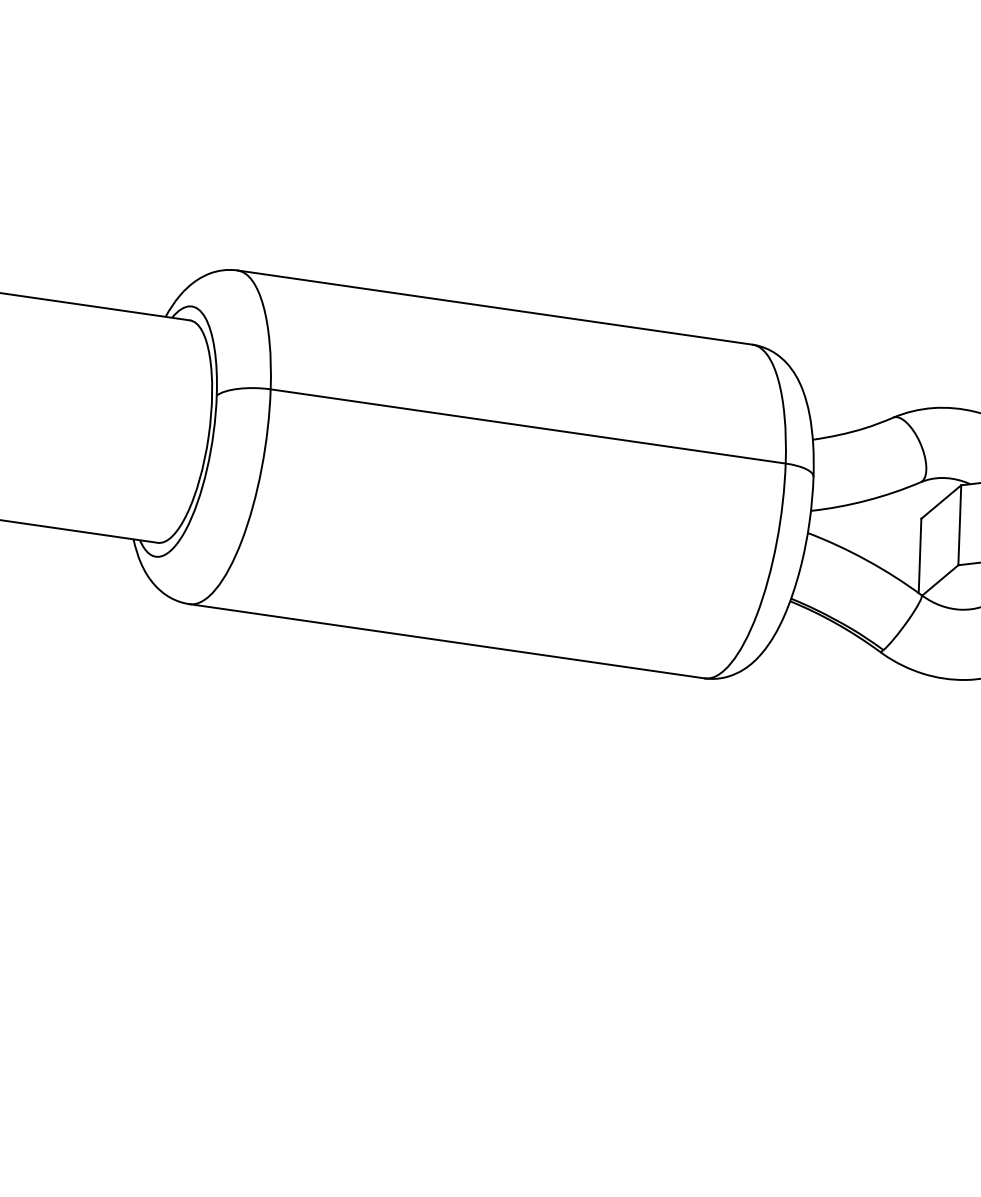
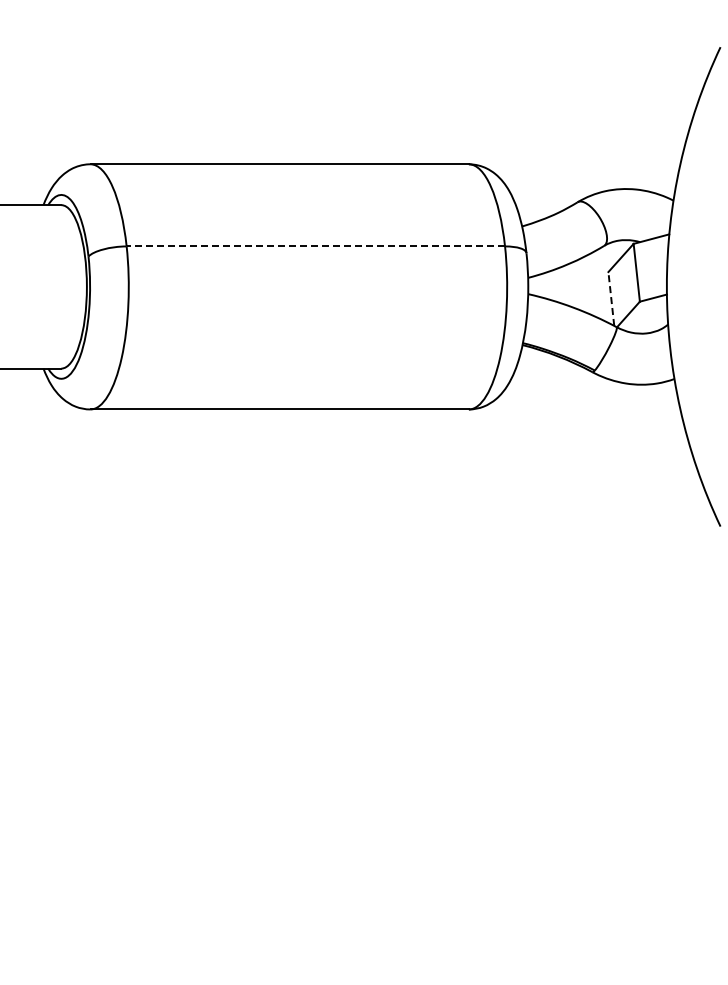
line: (527, 426) -> (315, 246), solid -> dashed
line: (920, 555) -> (611, 298), solid -> dashed

